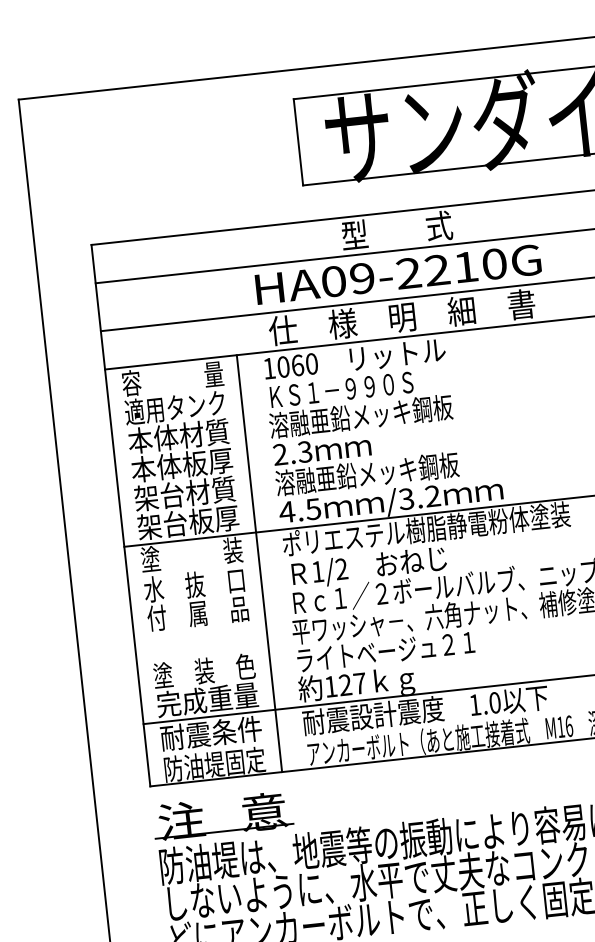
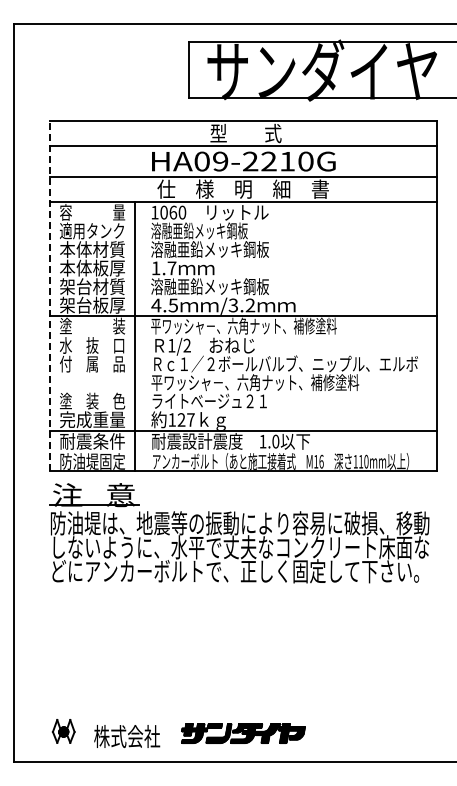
text: (341, 388) -> (199, 230), ＫＳ１－９９０Ｓ -> 溶融亜鉛メッキ鋼板
text: (292, 453) -> (163, 268), 2.3 -> 1.7
line: (121, 516) -> (50, 296), solid -> dashed
text: (425, 528) -> (243, 325), ポリエステル樹脂静電粉体塗装 -> 平ワッシャ－、六角ナット、補修塗料

